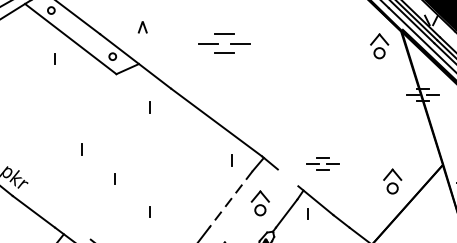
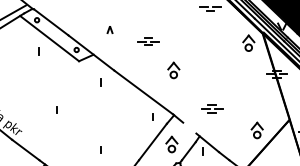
line: (141, 26) -> (109, 29), moved
part: (224, 43) -> (148, 41), size x0.62
part: (262, 88) -> (173, 70), added
part: (323, 162) -> (212, 108), moved
line: (114, 178) -> (77, 128), removed
line: (230, 200) -> (152, 142), dashed -> solid

